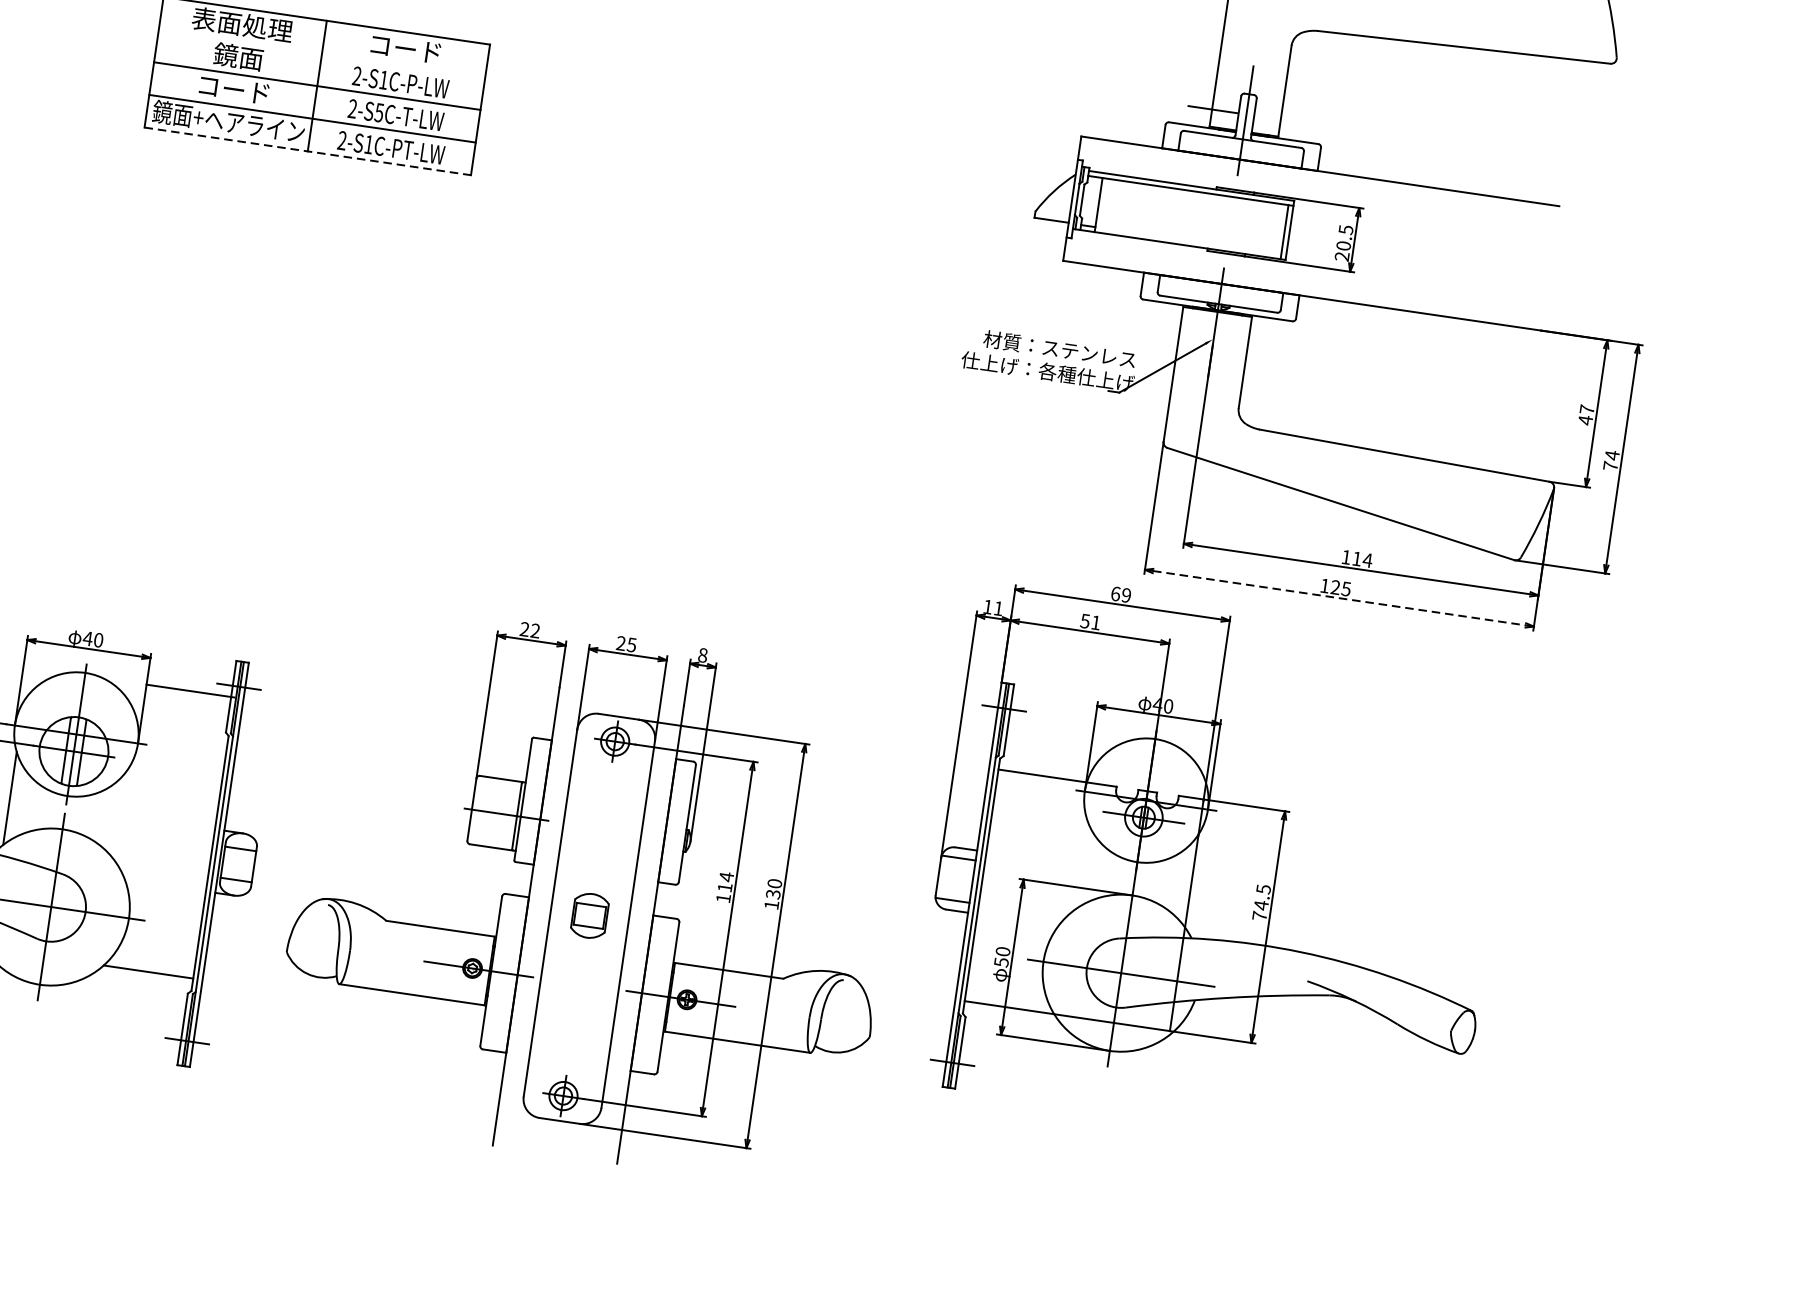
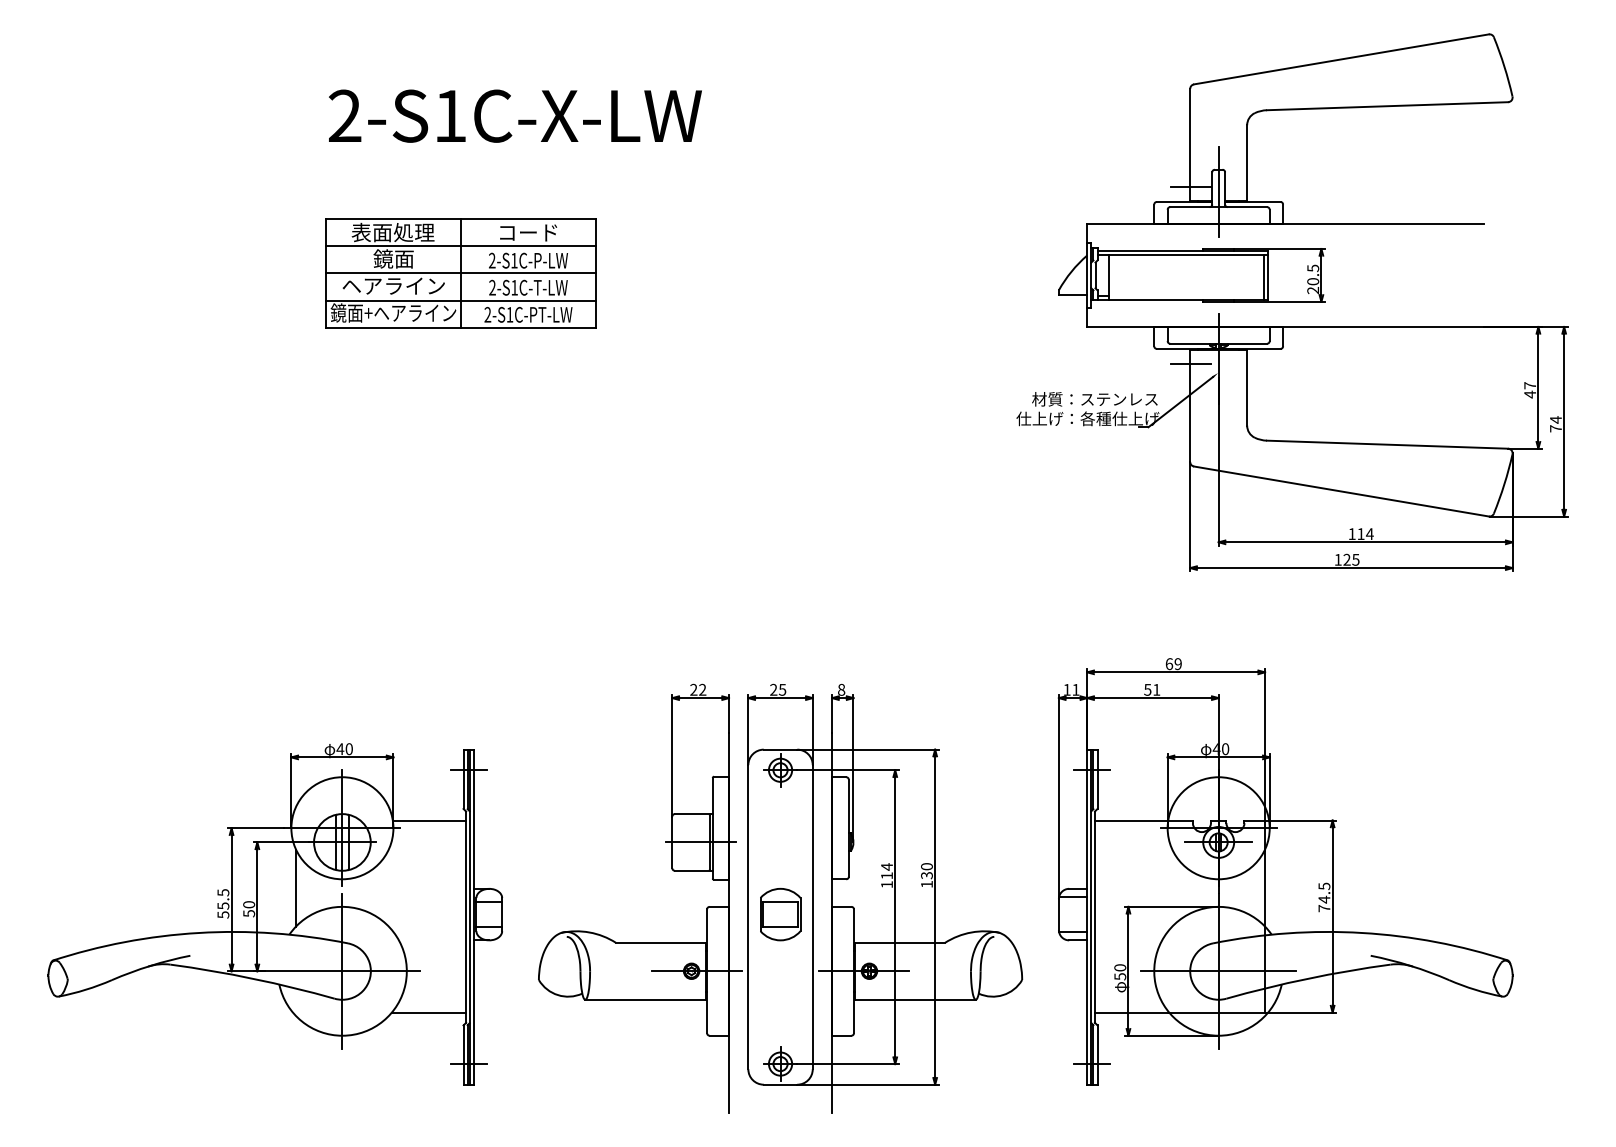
line: (321, 53) -> (460, 246), added
text: (233, 88) -> (393, 285), コード -> ヘアライン
text: (379, 112) -> (514, 287), 2-S5C-T-LW -> 2-S1C-T-LW
line: (308, 151) -> (461, 327), dashed -> solid
line: (1181, 324) -> (1190, 364), added
line: (1339, 598) -> (1351, 568), dashed -> solid
line: (190, 690) -> (429, 820), moved
part: (1219, 864) -> (1285, 871), moved
part: (589, 915) -> (780, 914), size x1.43

